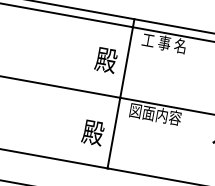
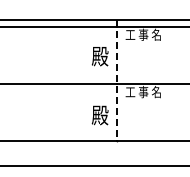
line: (121, 93) -> (116, 80), solid -> dashed
text: (155, 114) -> (146, 92), 図面内容 -> 工 事 名

